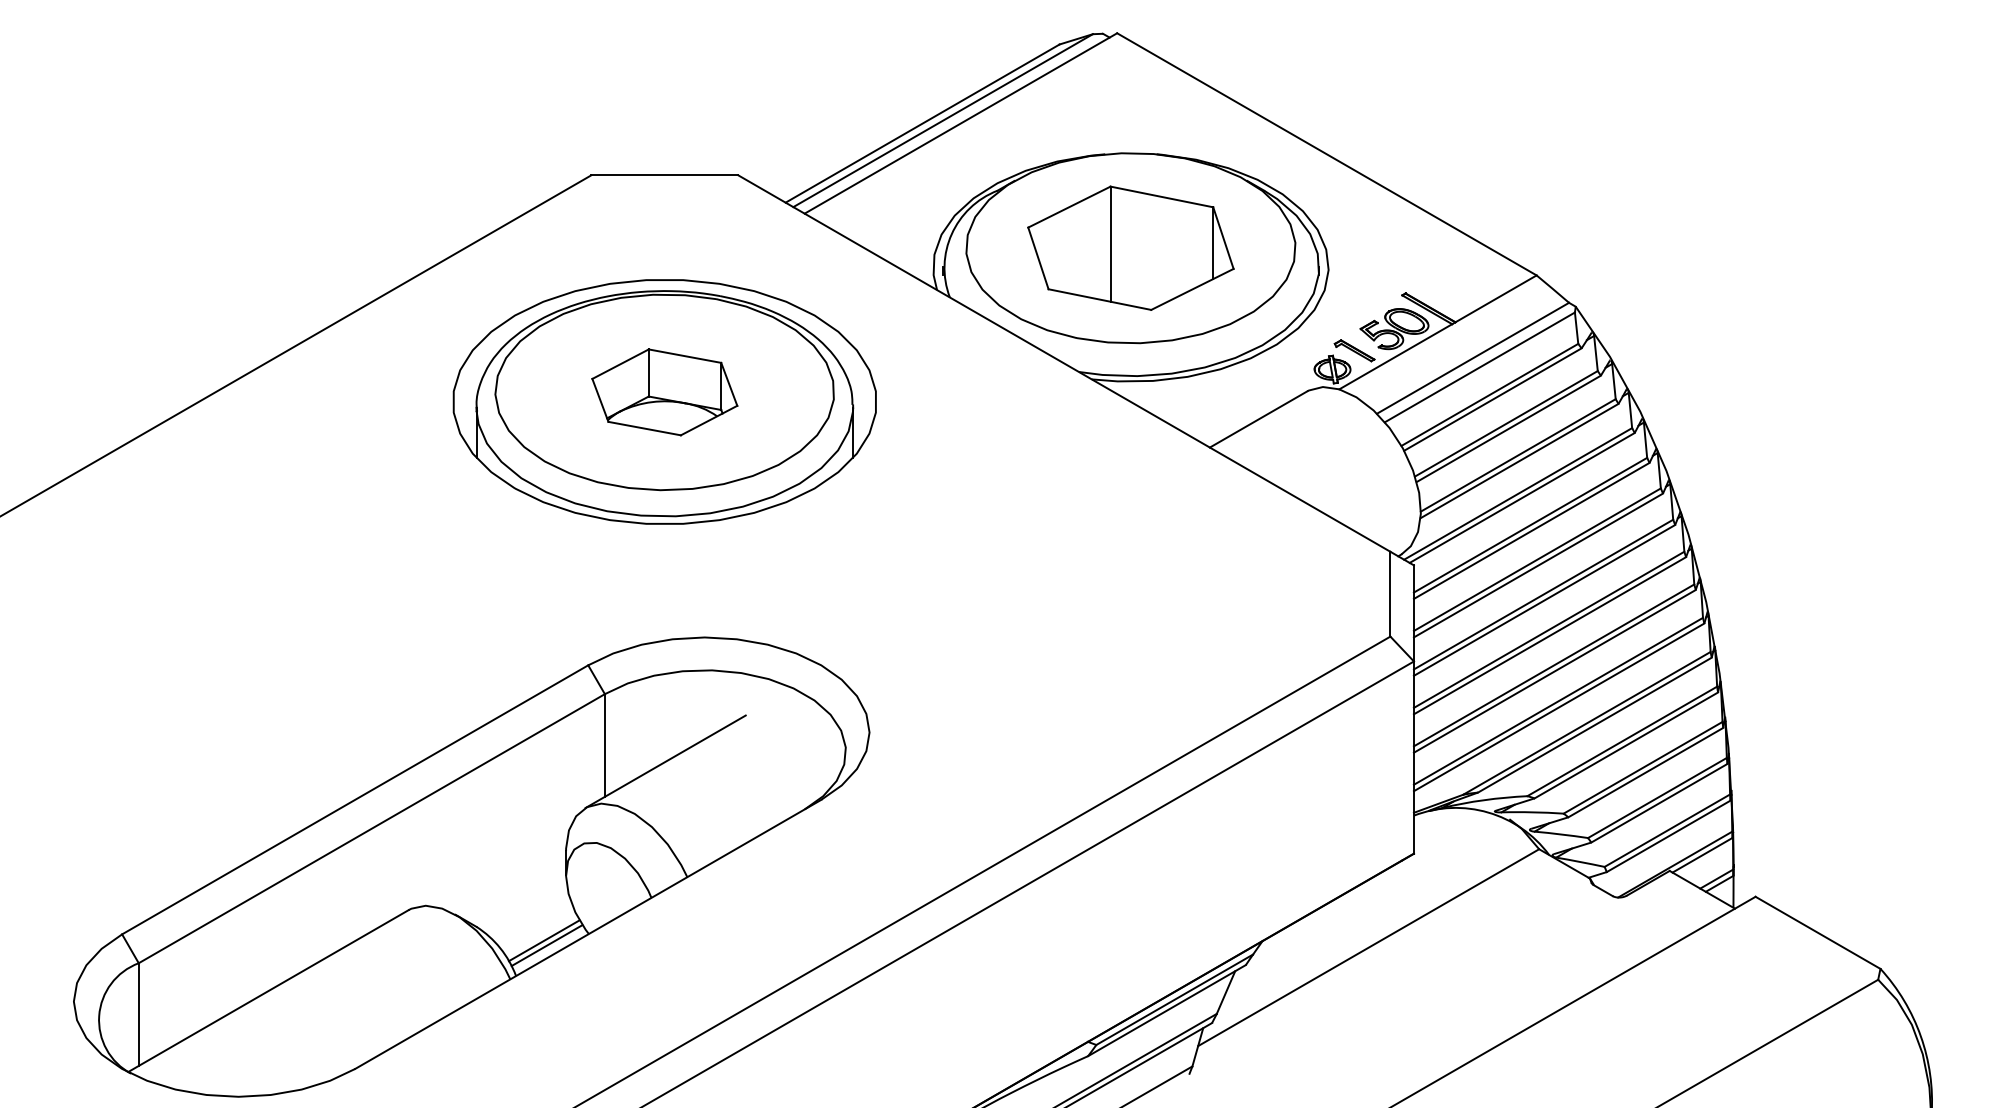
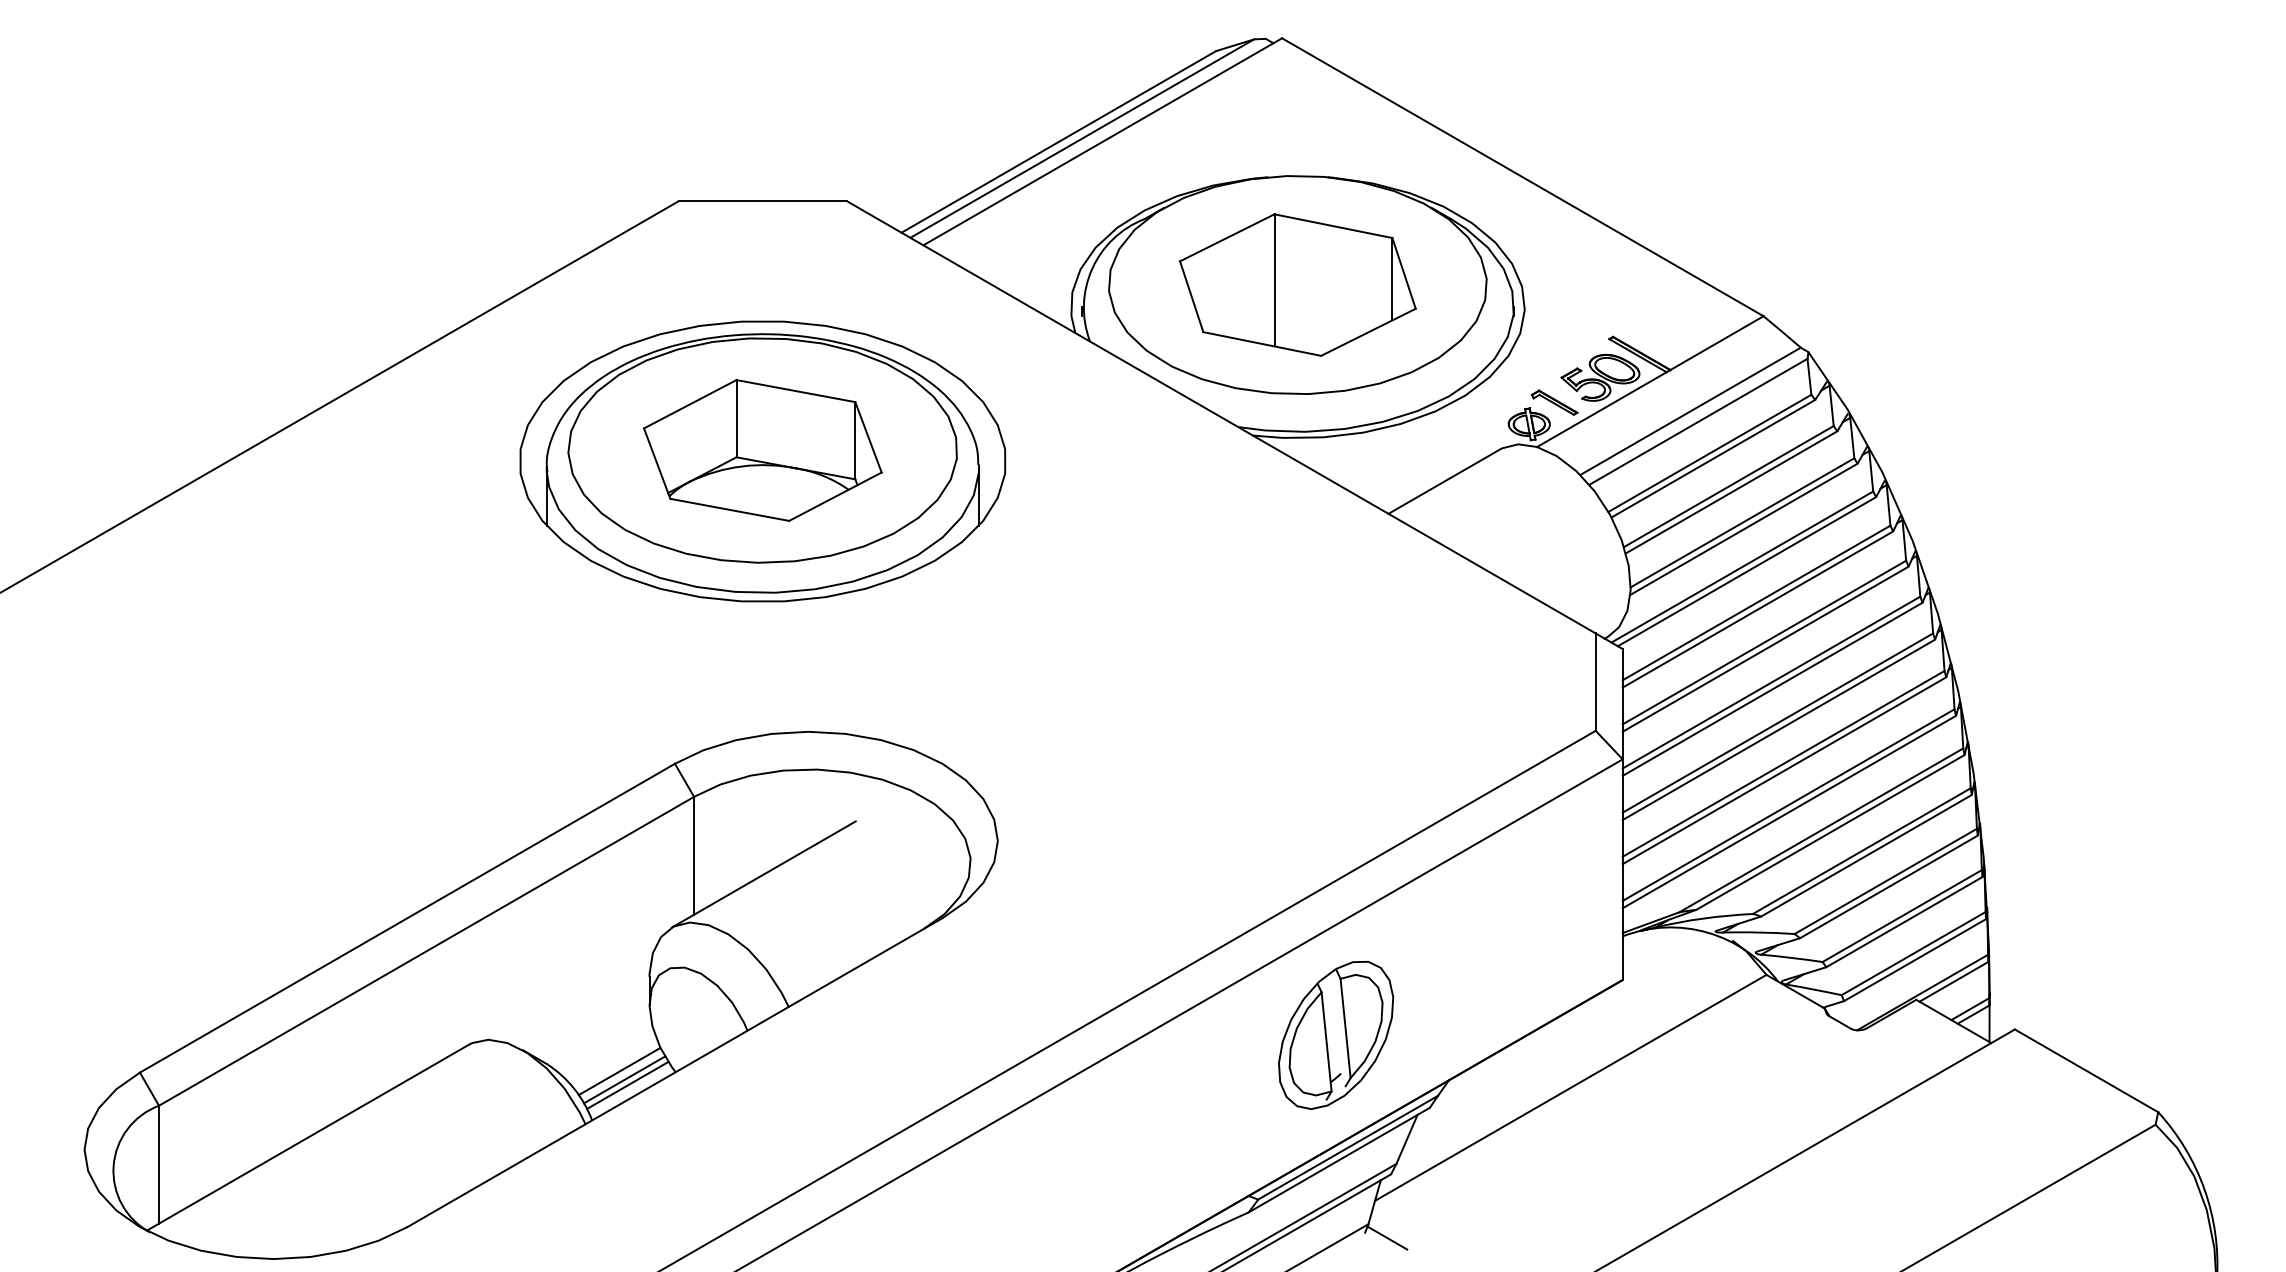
part: (664, 392) -> (762, 450), size x1.43
part: (1164, 901) -> (1336, 1034), added
line: (539, 933) -> (619, 1071), added
line: (1209, 1078) -> (1387, 1237), added

